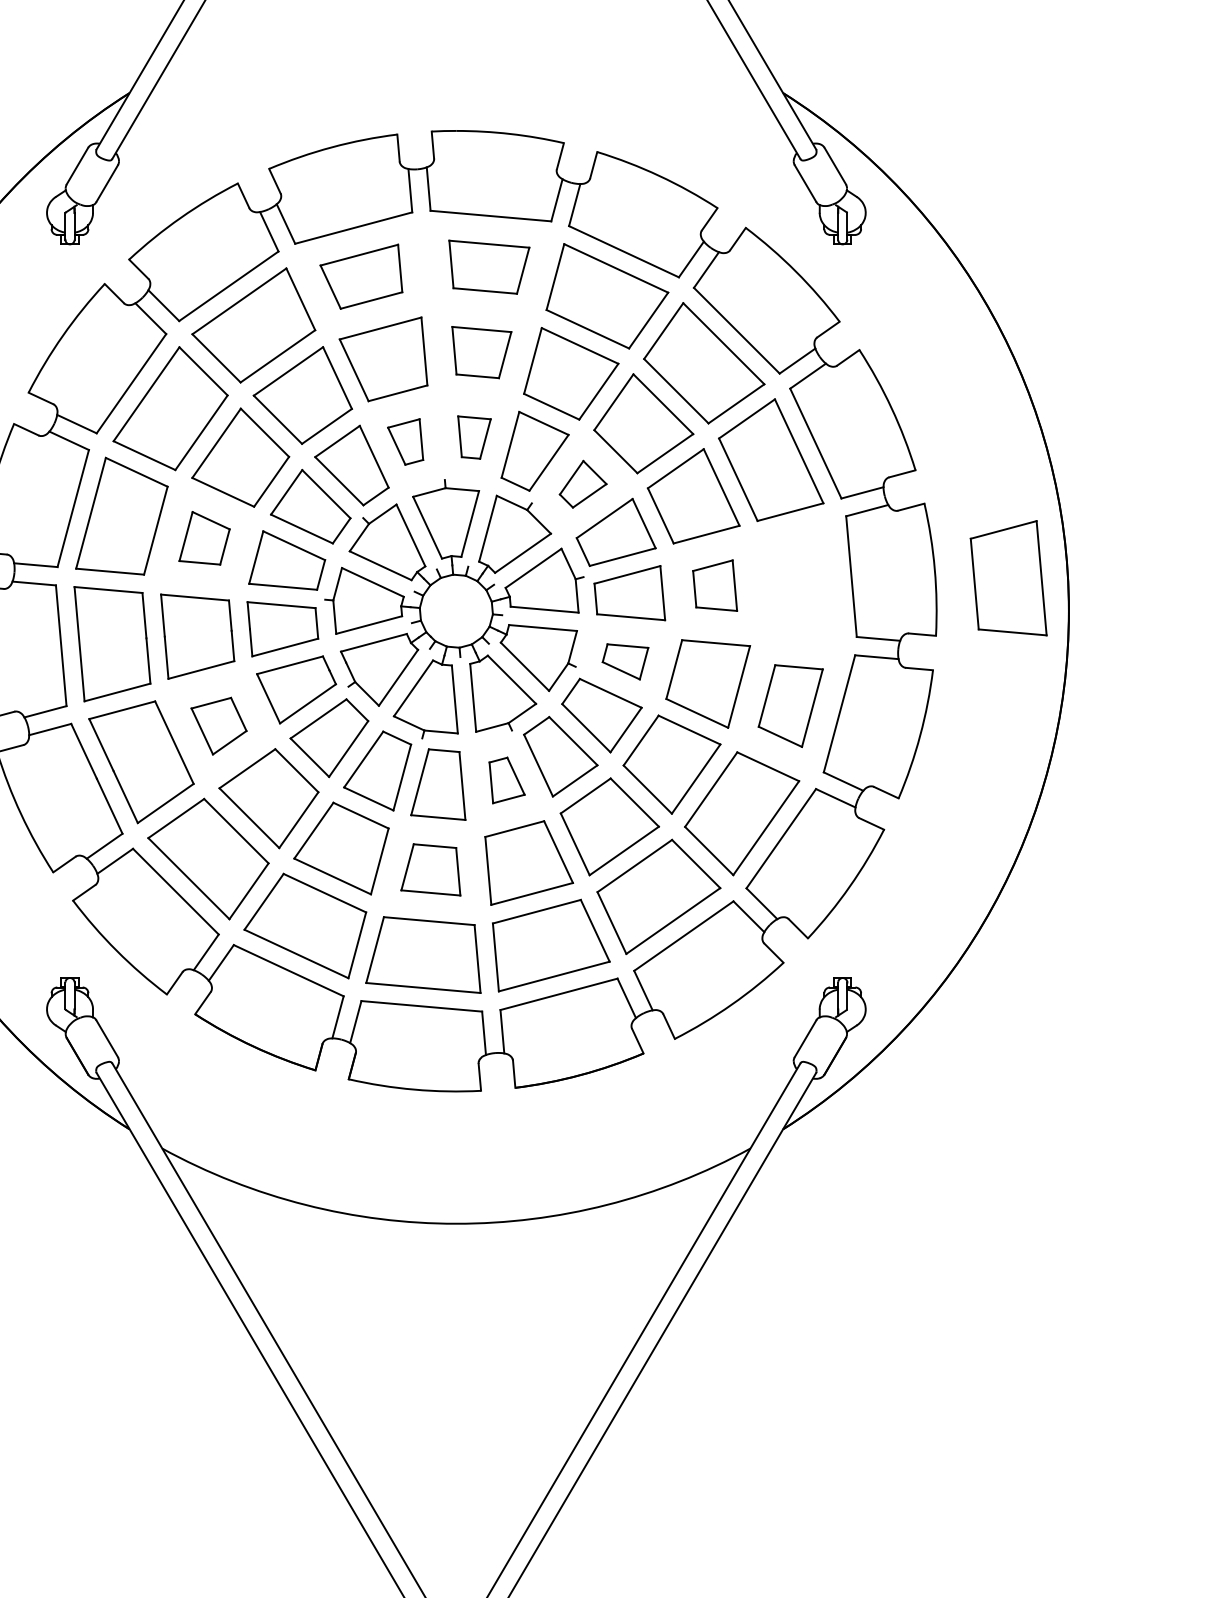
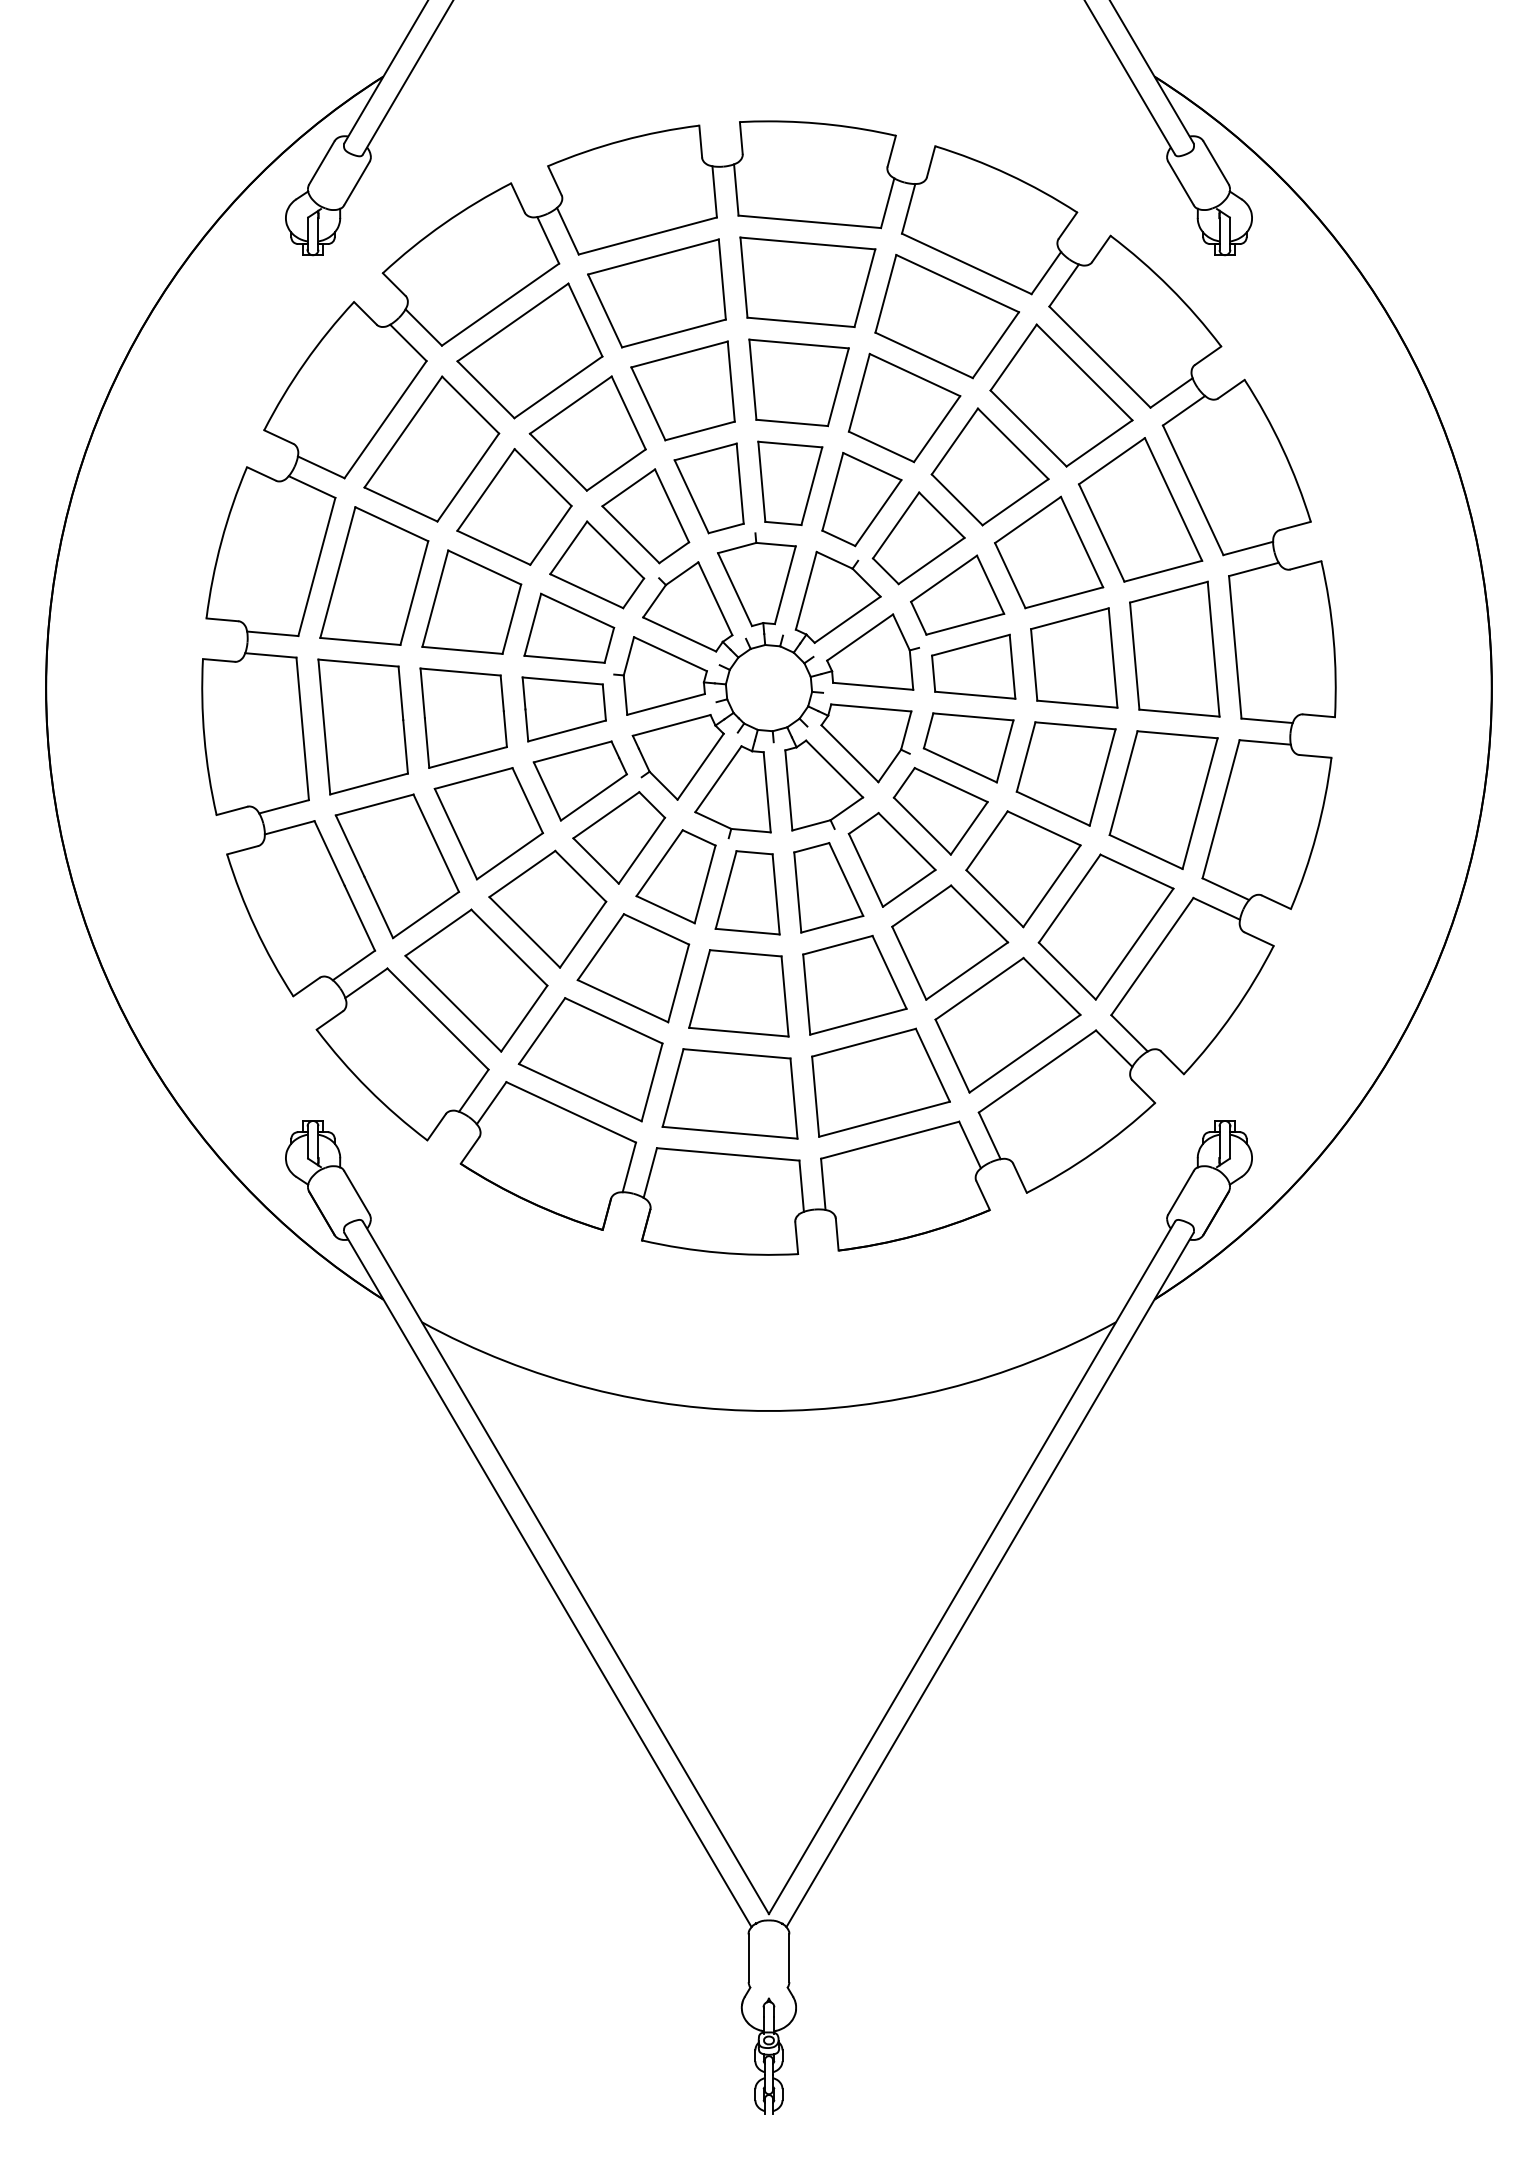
part: (489, 266) -> (807, 281), size x1.43
part: (361, 276) -> (656, 293), size x1.43
part: (481, 352) -> (798, 382), size x1.43
part: (474, 436) -> (790, 482), size x1.67
part: (405, 442) -> (708, 488), size x1.67
part: (583, 484) -> (918, 538), size x1.67
part: (204, 537) -> (471, 601), size x1.67
part: (1008, 577) -> (1174, 648), moved
part: (715, 585) -> (1074, 657), size x1.67
part: (625, 661) -> (968, 747), size x1.67
part: (790, 705) -> (1163, 799), size x1.43
part: (218, 725) -> (488, 823), size x1.67
part: (506, 780) -> (828, 887), size x1.67
part: (430, 869) -> (738, 993), size x1.43

